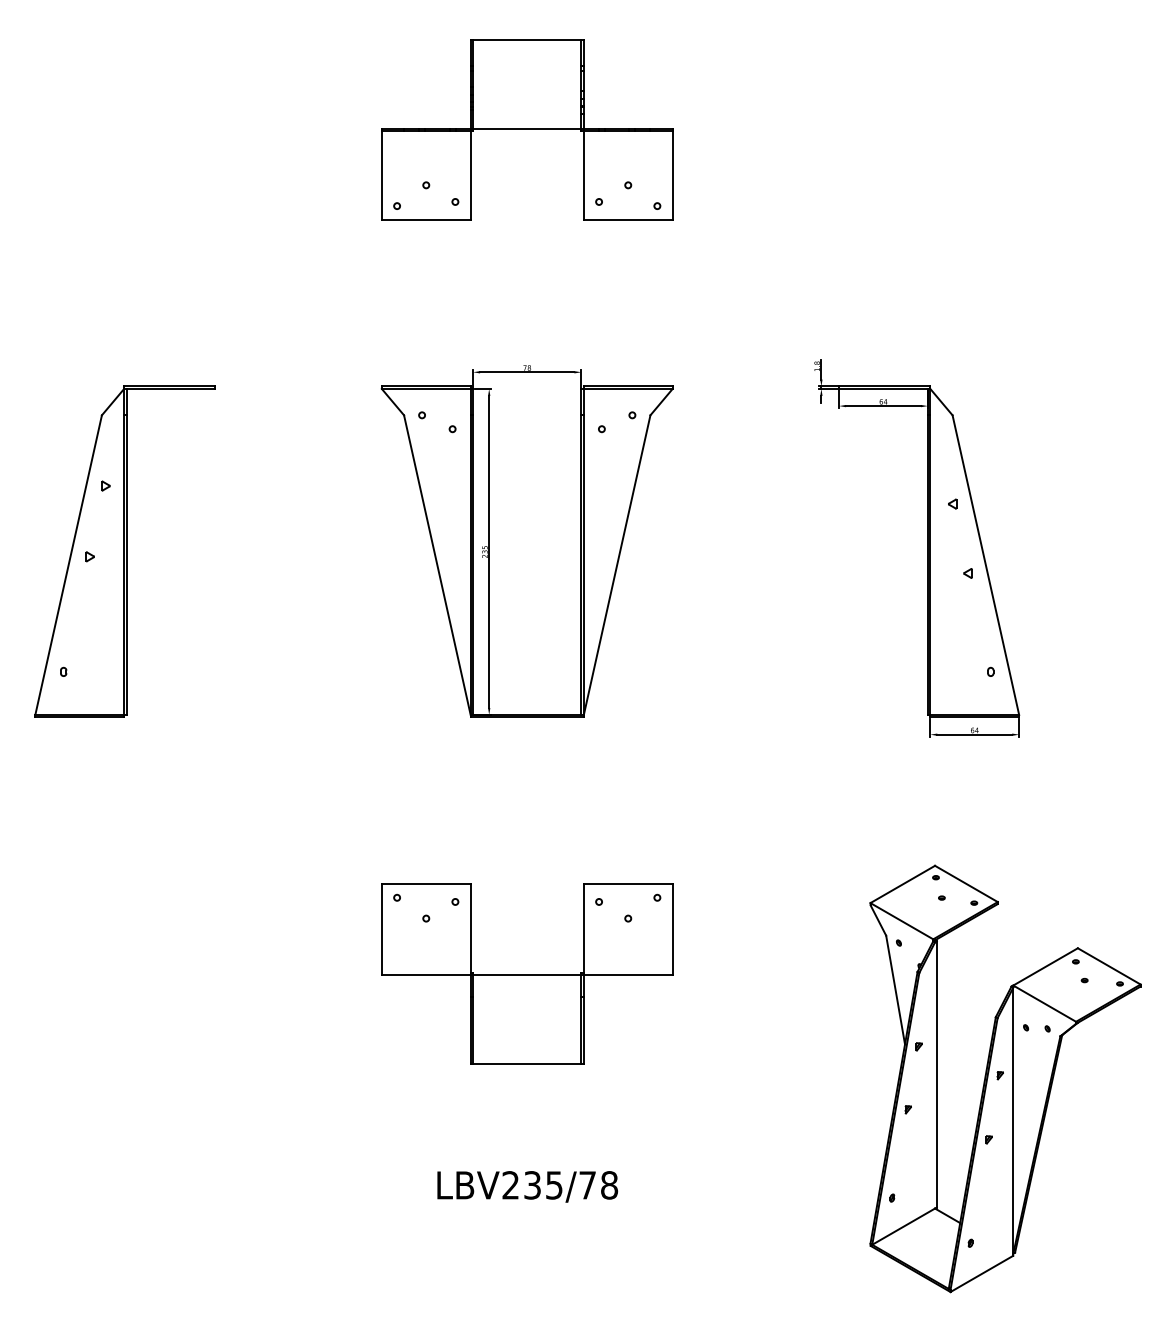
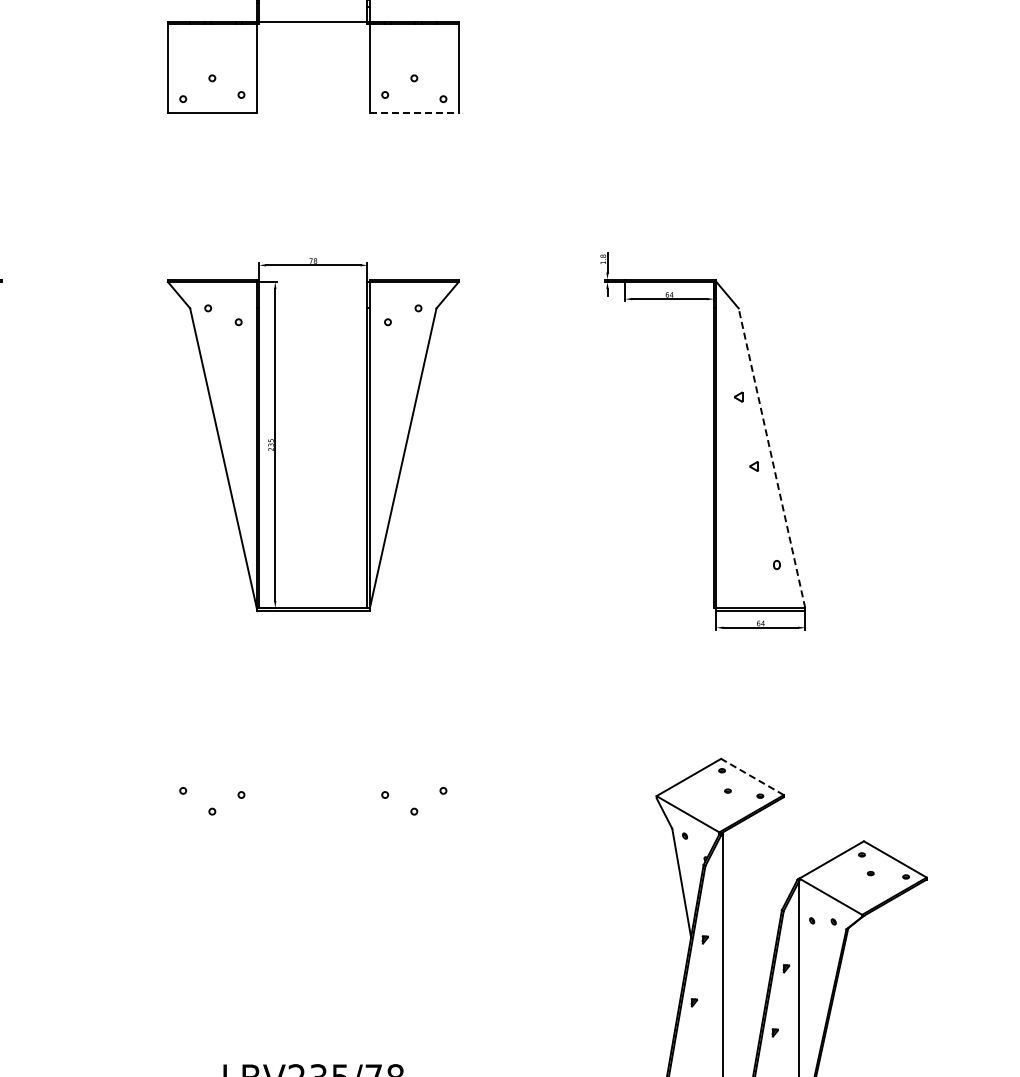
line: (628, 220) -> (414, 113), solid -> dashed
line: (985, 564) -> (771, 457), solid -> dashed
line: (966, 883) -> (752, 776), solid -> dashed
part: (527, 973) -> (313, 866), removed

